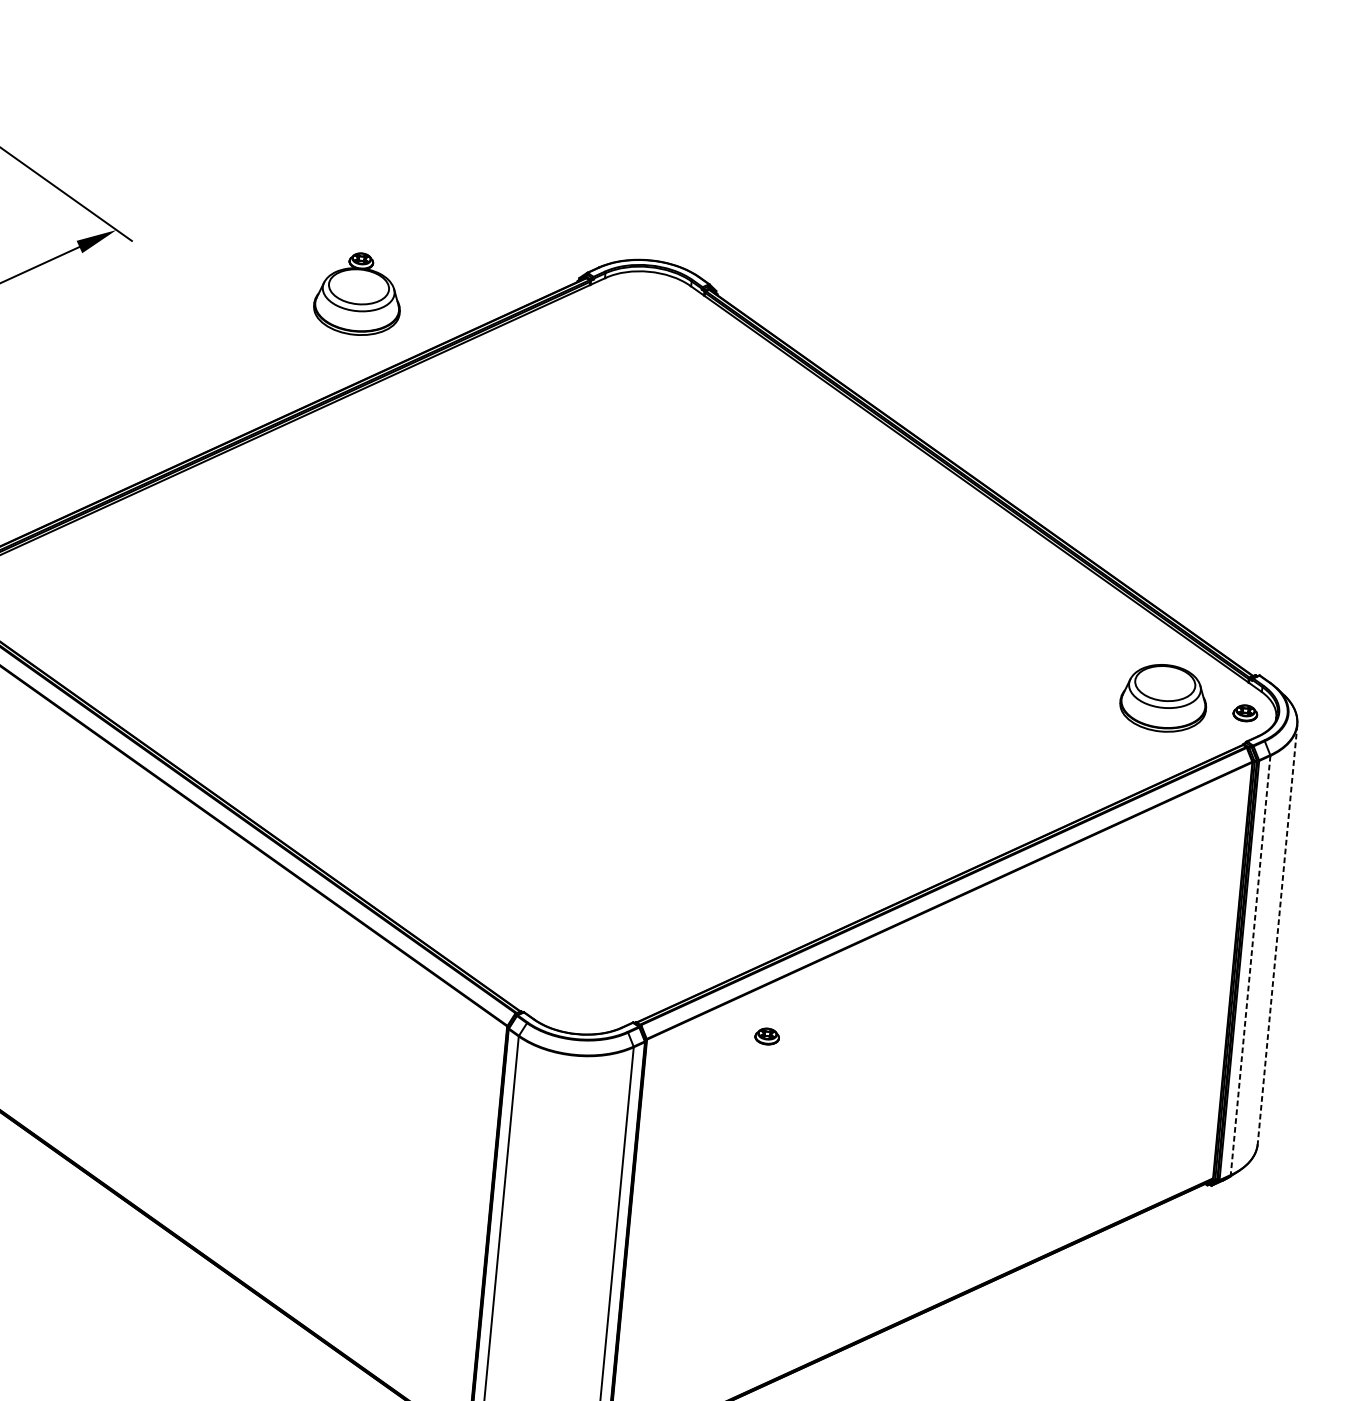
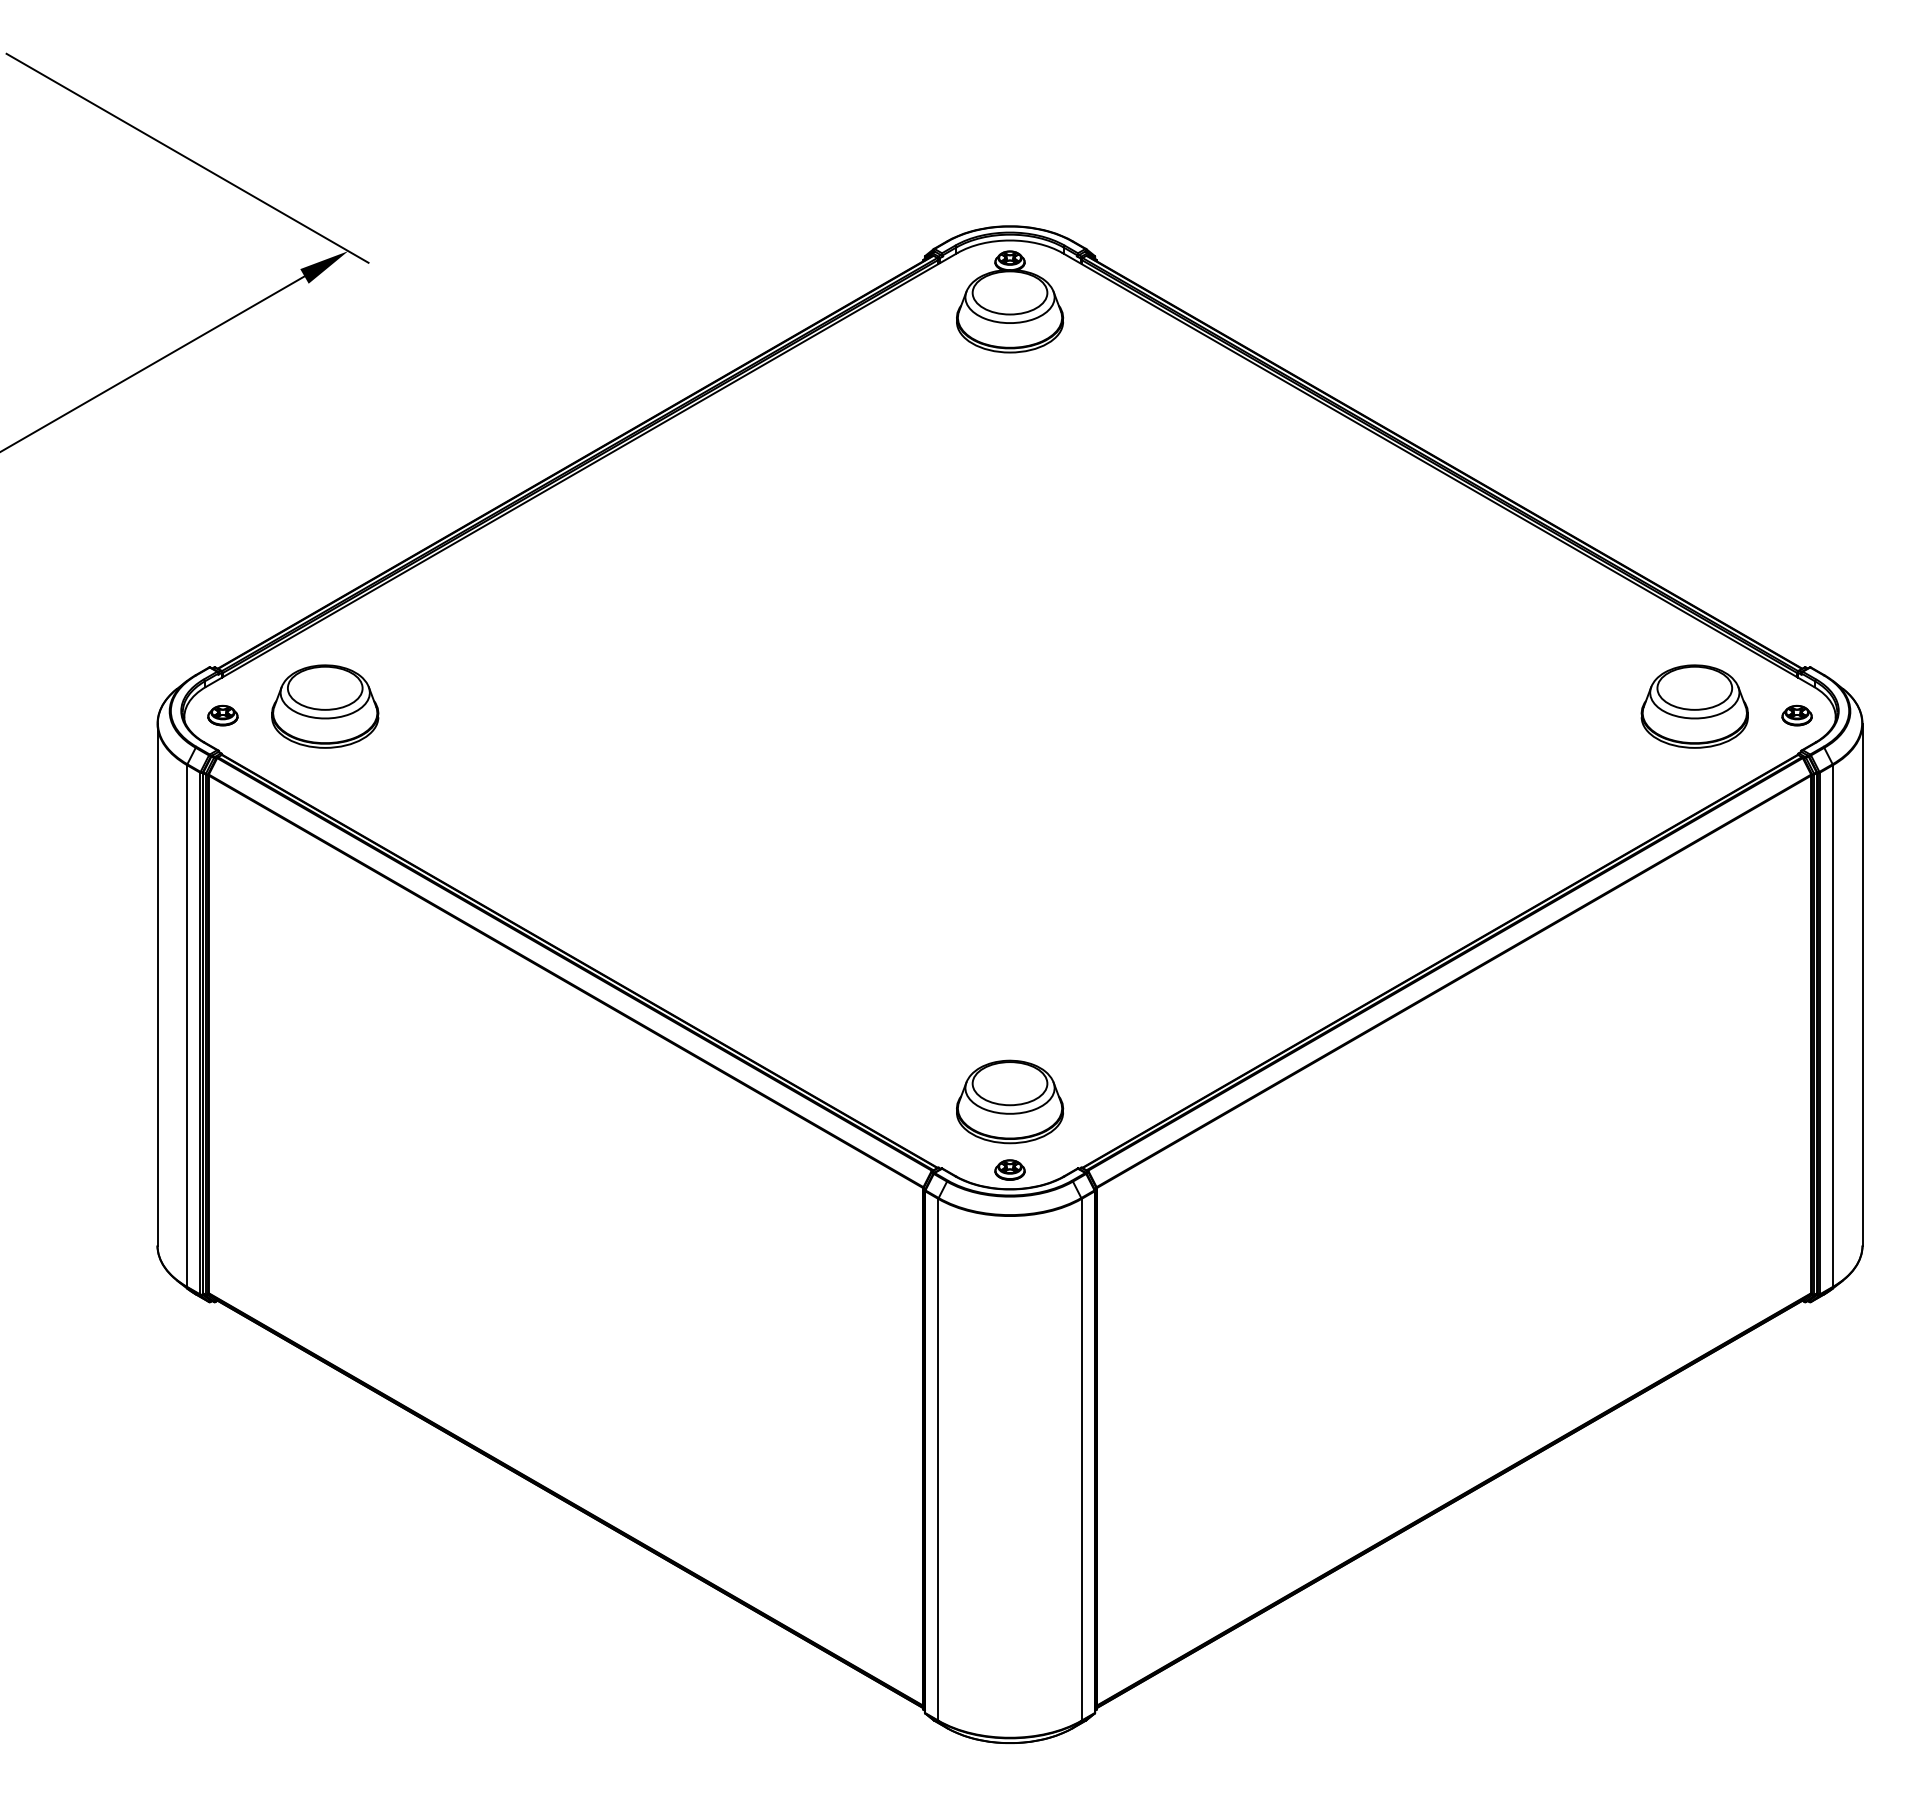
part: (358, 293) -> (1010, 301), moved
part: (63, 594) -> (325, 706), added
line: (1277, 934) -> (1862, 984), dashed -> solid
part: (584, 963) -> (1010, 1101), added
line: (1250, 965) -> (1832, 1026), dashed -> solid
part: (766, 1036) -> (1009, 1169), moved

